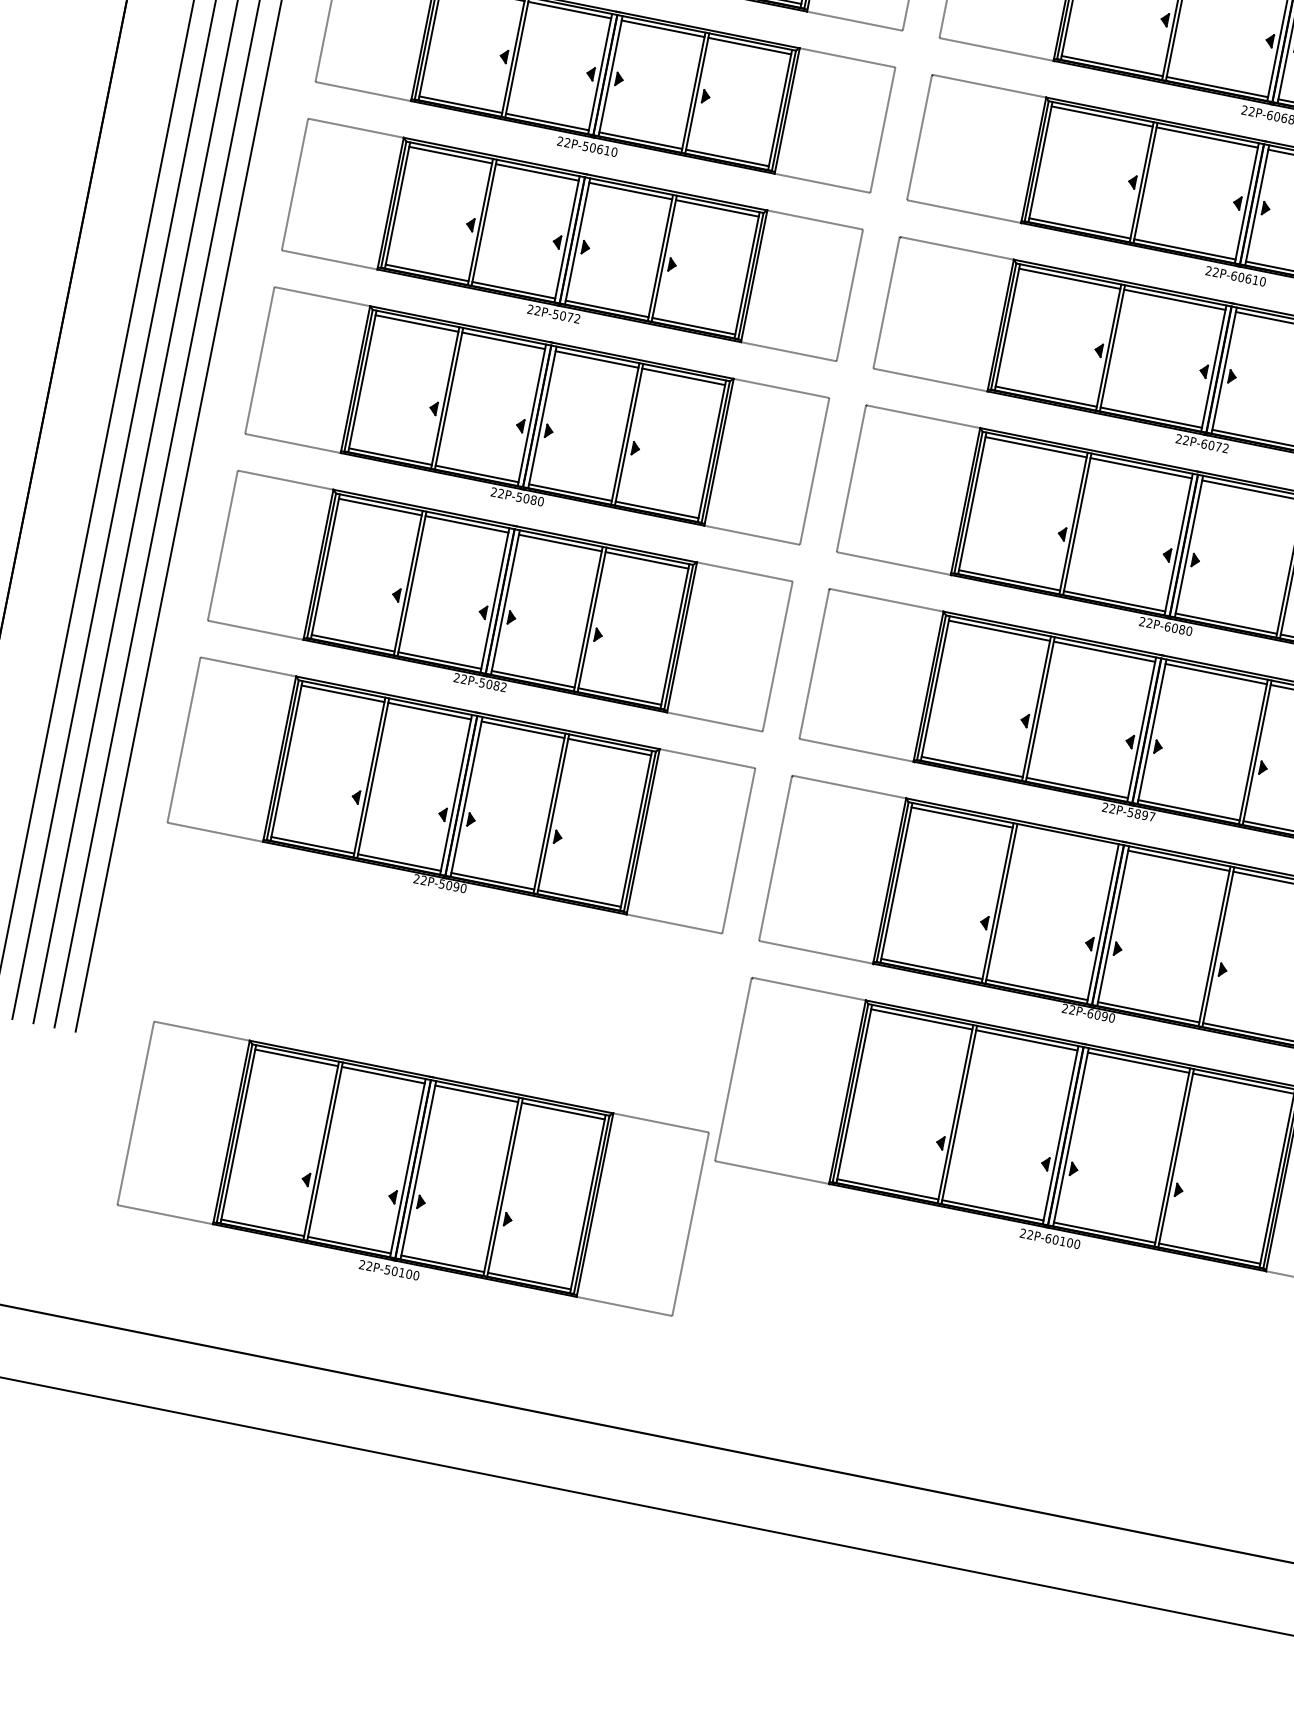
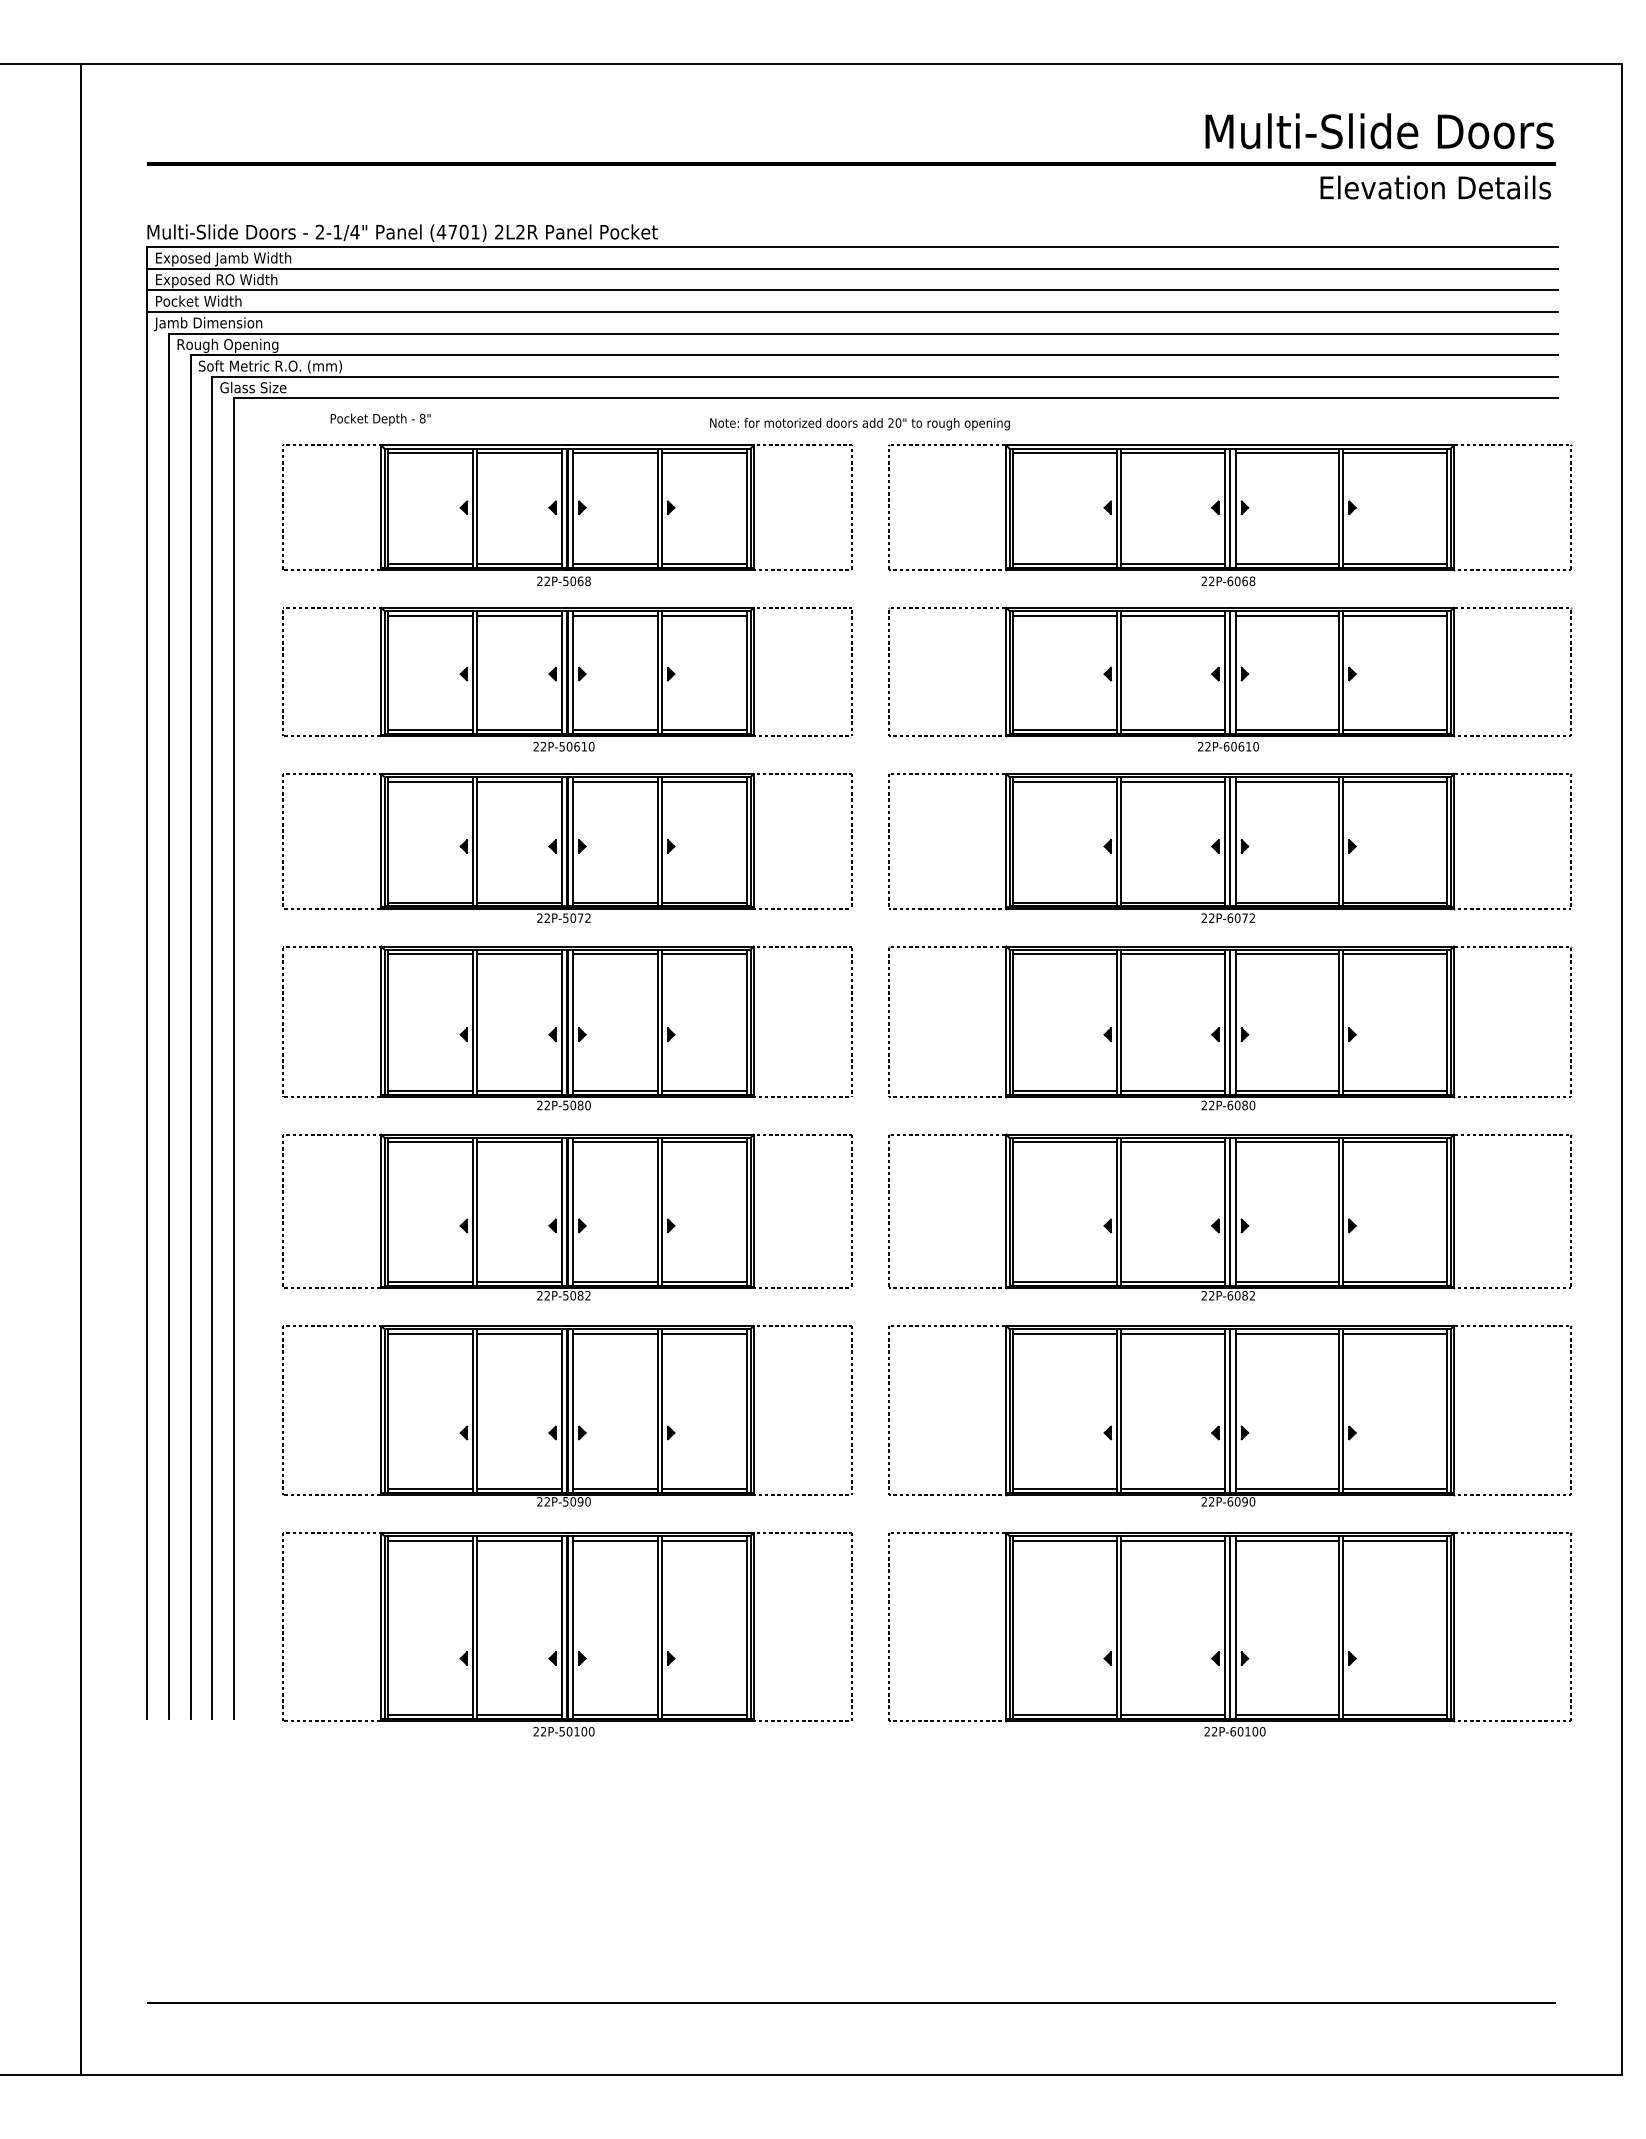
text: (1141, 814) -> (1241, 1295), 22P-5897 -> 22P-6082
line: (1066, 838) -> (1172, 1333), added
part: (411, 1176) -> (567, 1634), moved

